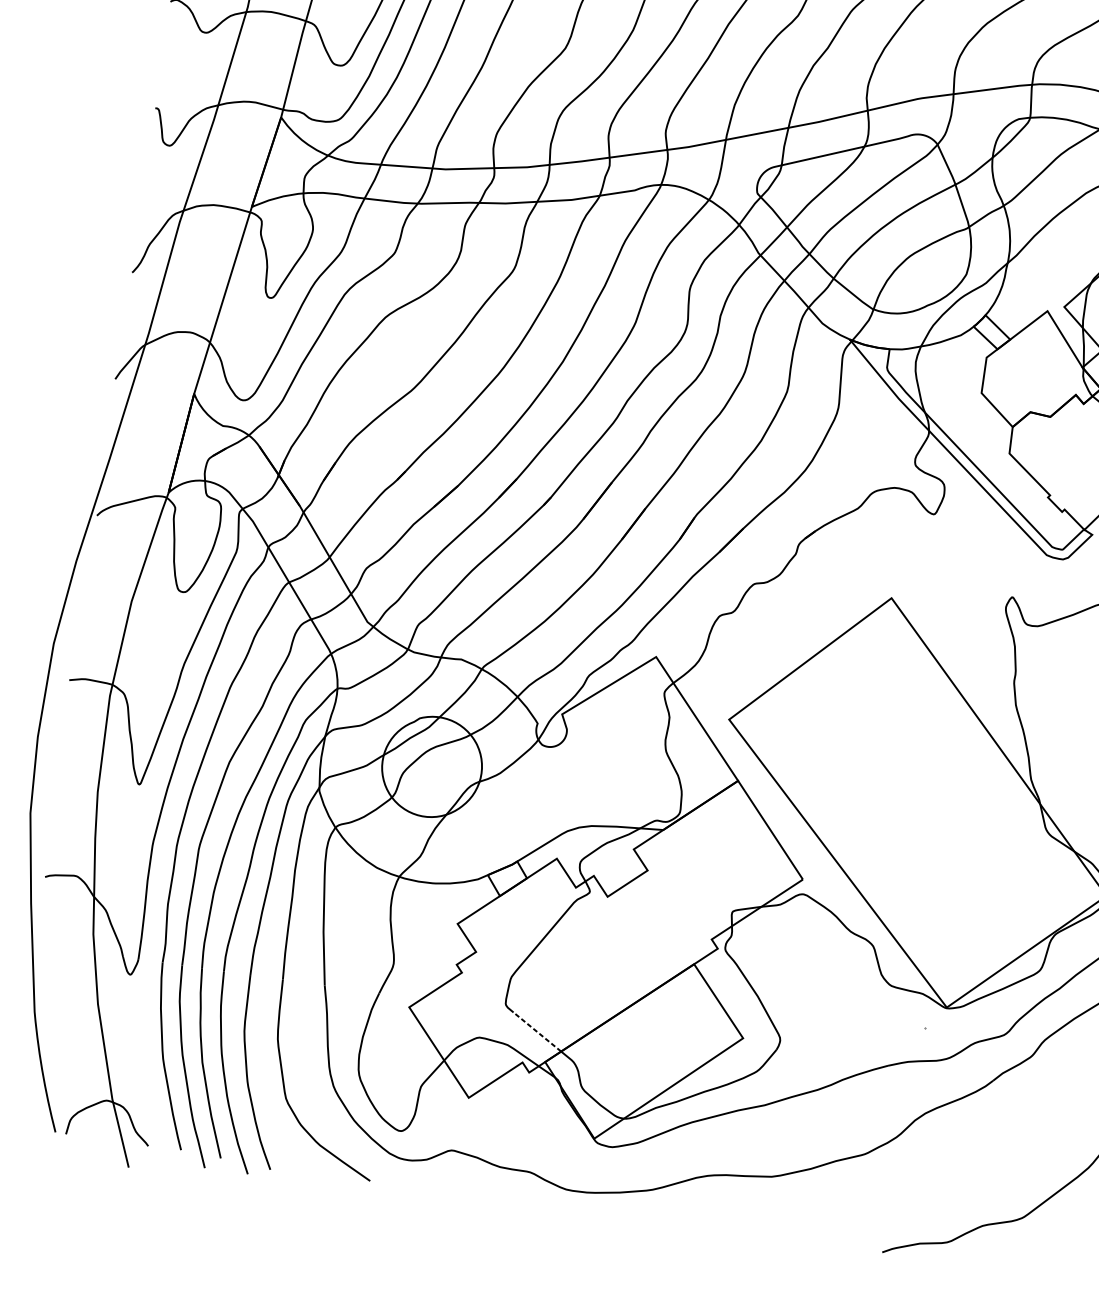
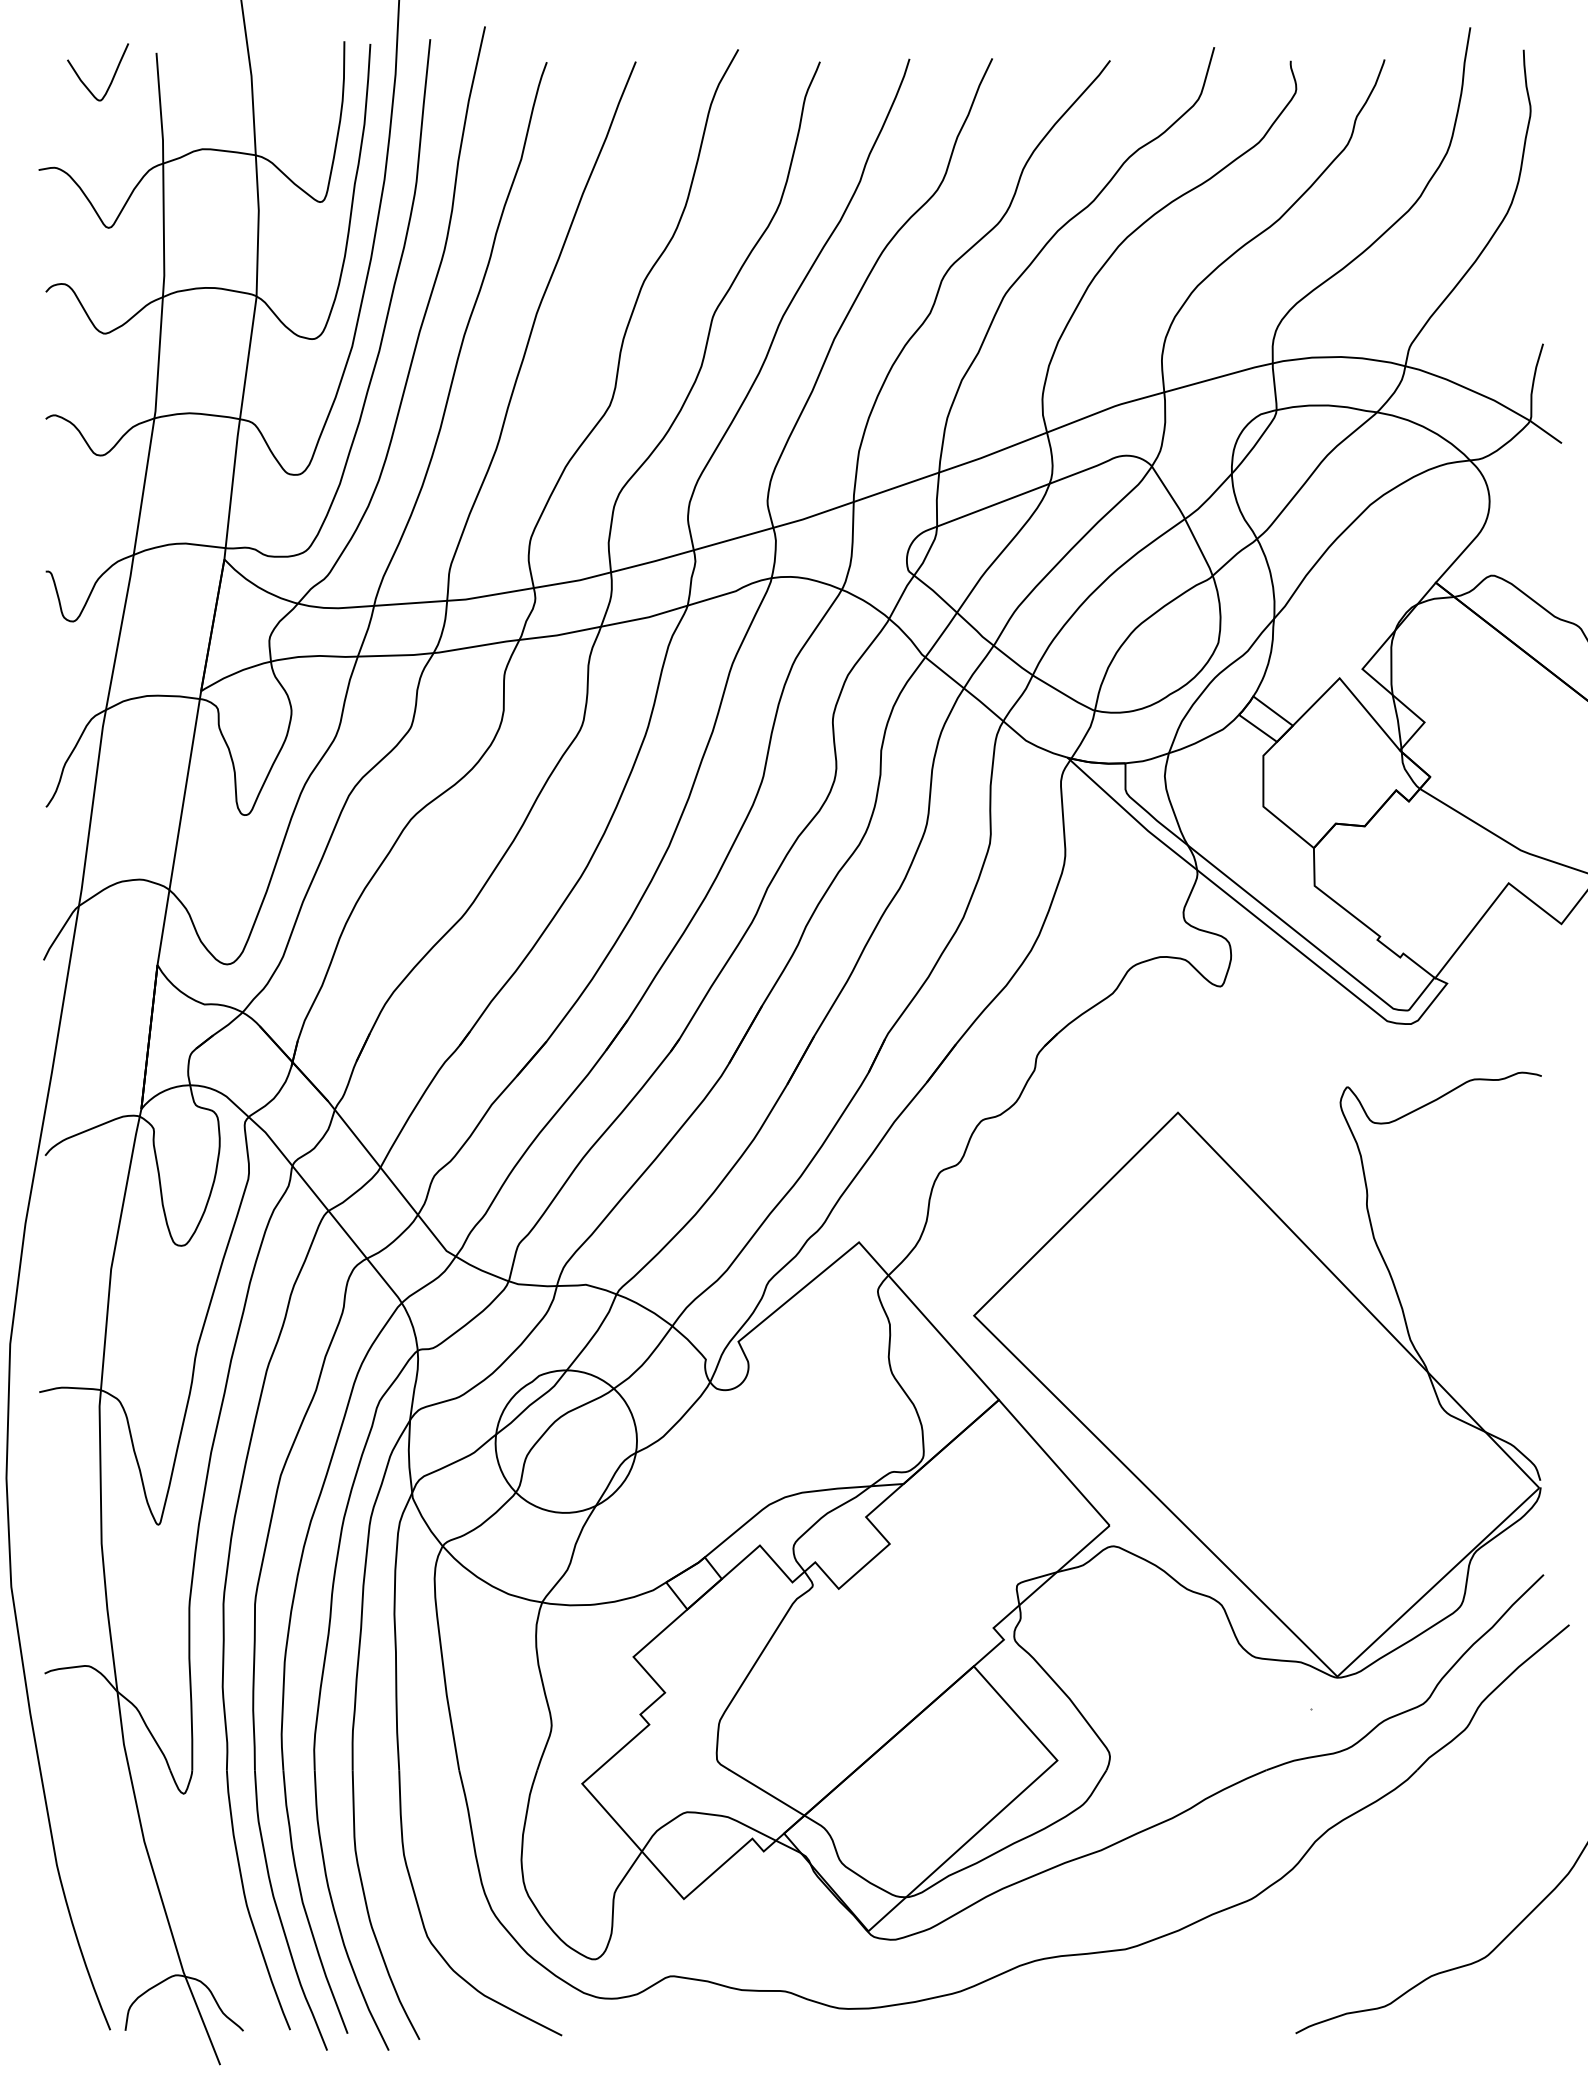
line: (537, 1031) -> (767, 1792), dashed -> solid

